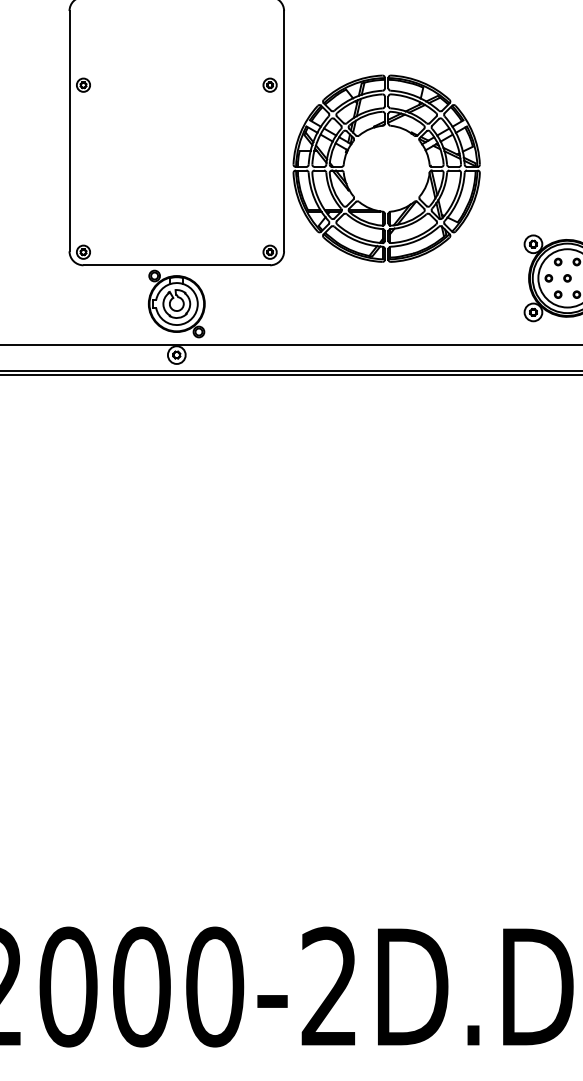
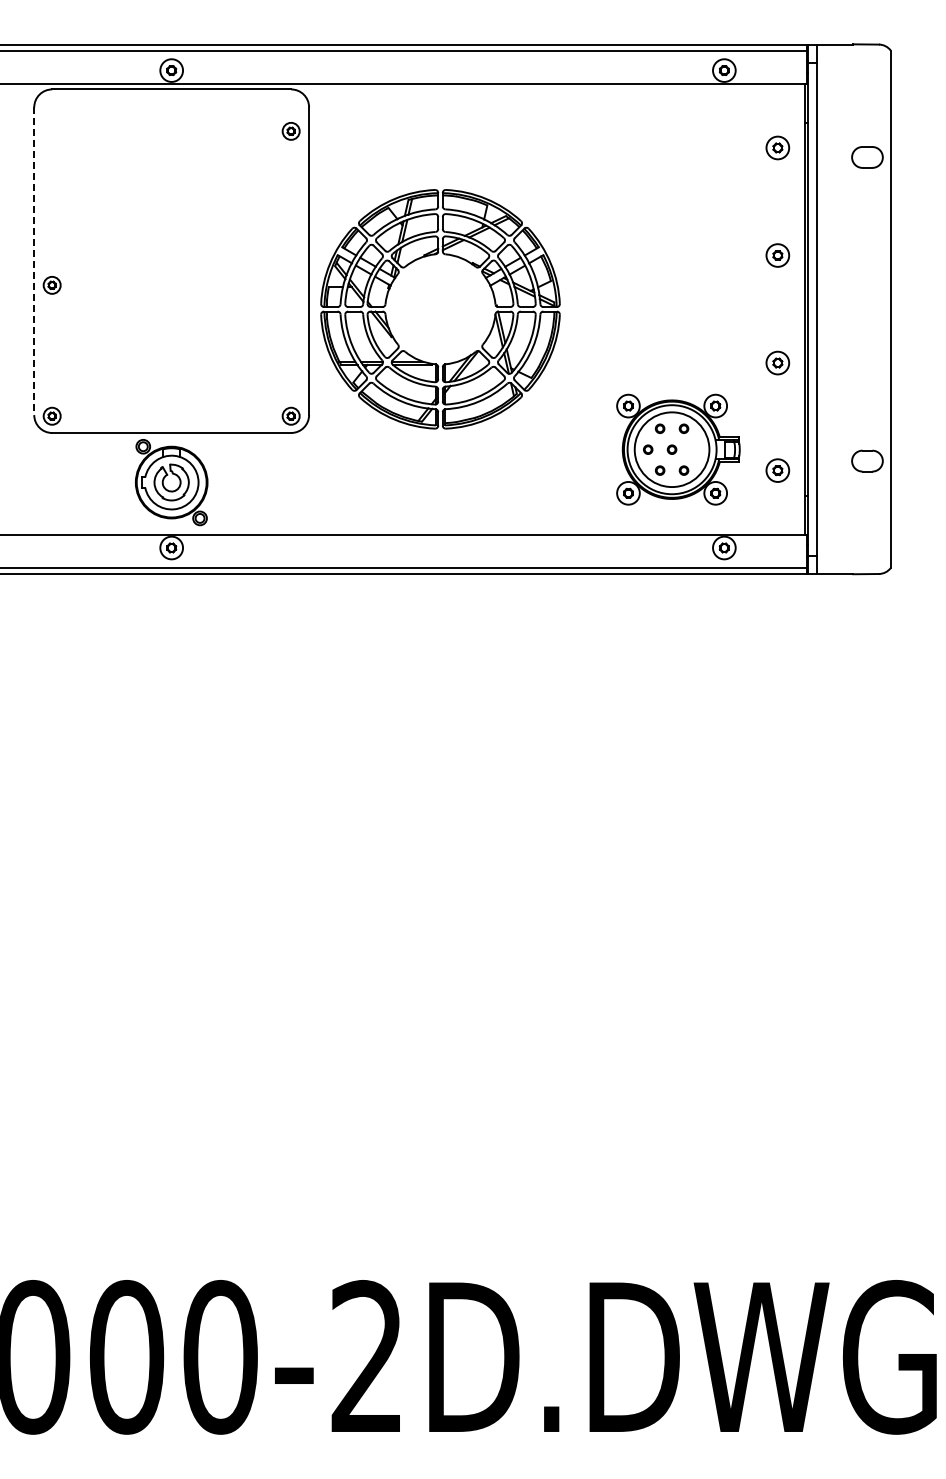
part: (82, 85) -> (51, 285), moved
part: (269, 85) -> (290, 131), moved
line: (69, 131) -> (34, 261), solid -> dashed

